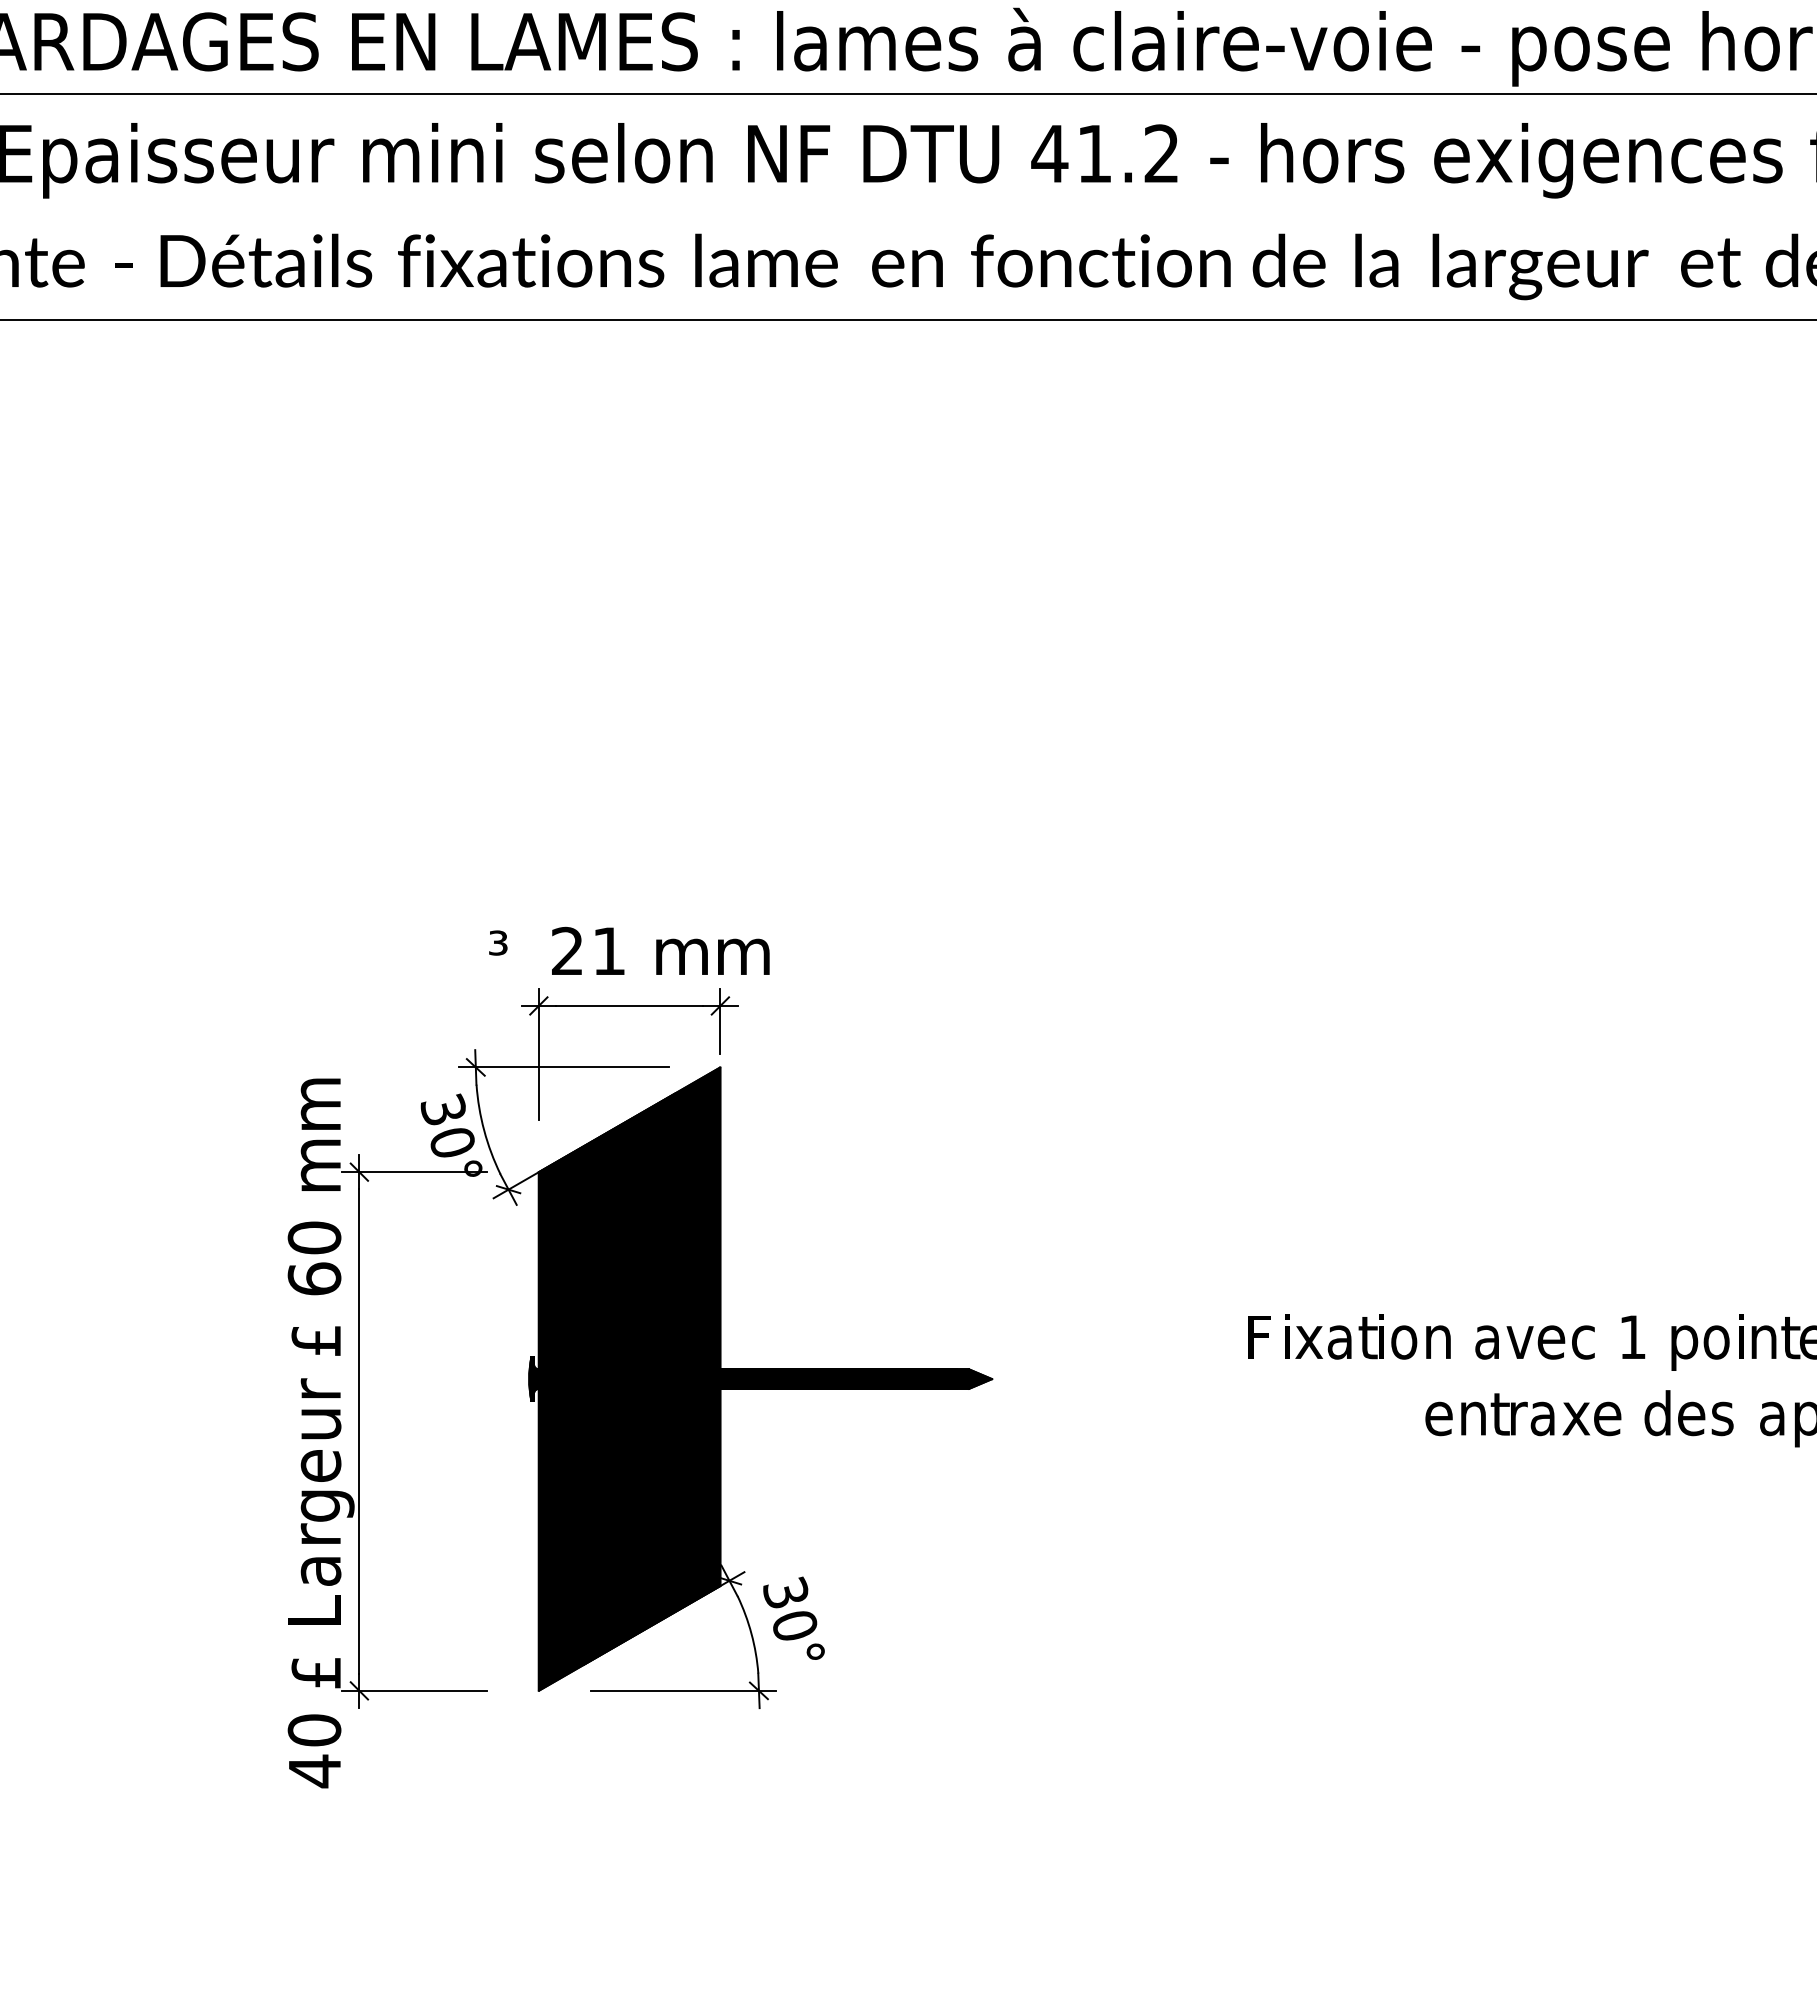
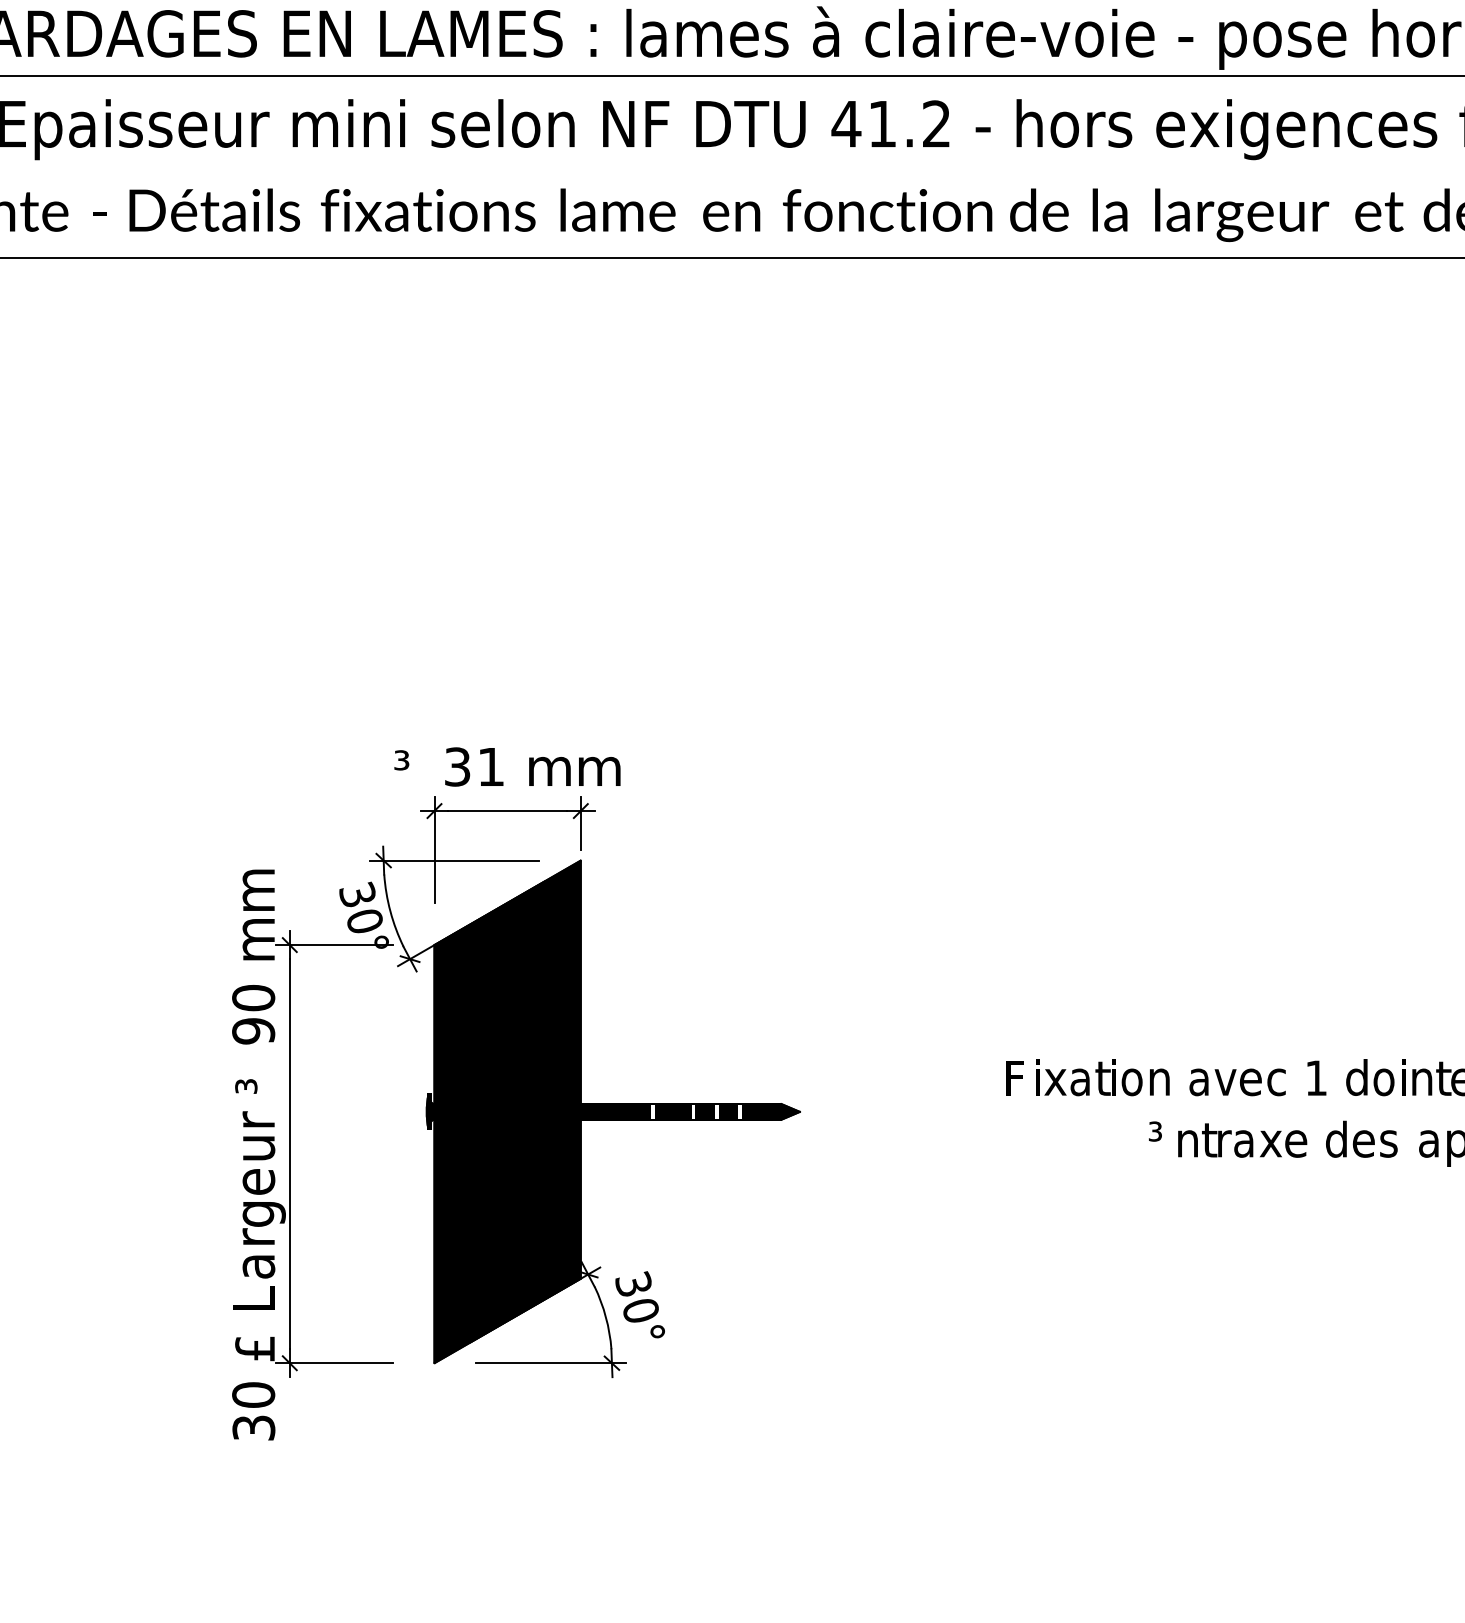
text: (567, 951) -> (457, 767), 2 -> 3
text: (314, 1278) -> (253, 1030), 6 -> 9
text: (315, 1341) -> (254, 1081), £ -> ³
text: (1683, 1341) -> (1357, 1081), p -> d
fill: (809, 1378) -> (652, 1111), removed
fill: (859, 1378) -> (692, 1111), removed
fill: (888, 1378) -> (716, 1111), removed
fill: (917, 1378) -> (739, 1111), removed
text: (1438, 1413) -> (1159, 1139), e -> ³
text: (314, 1771) -> (253, 1428), 4 -> 3

